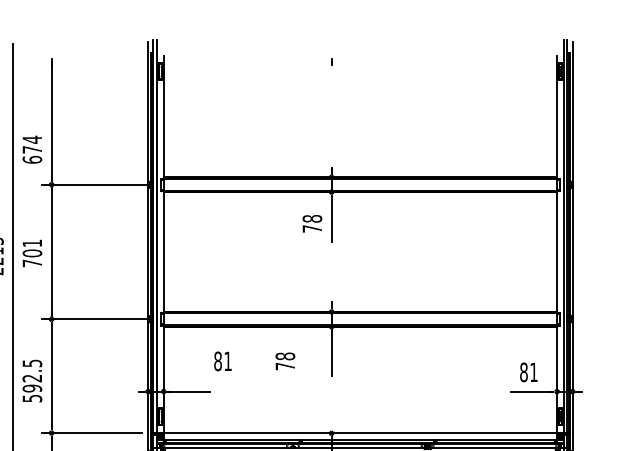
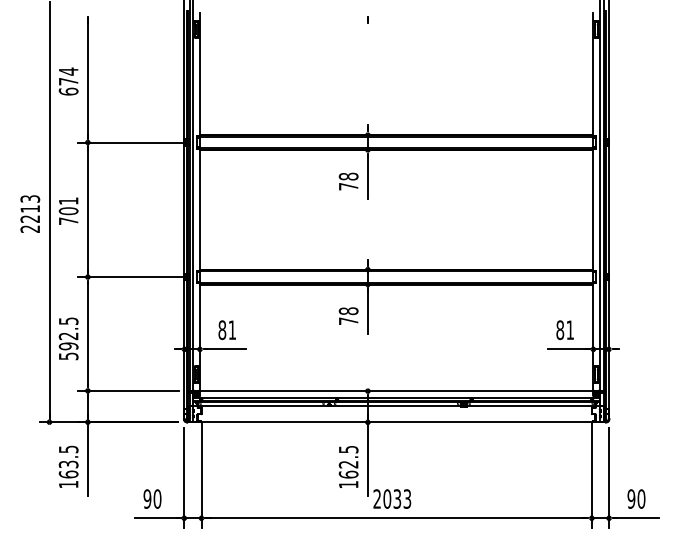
text: (32, 149) -> (68, 81), moved
text: (285, 360) -> (348, 315), moved
text: (222, 361) -> (226, 330), moved

